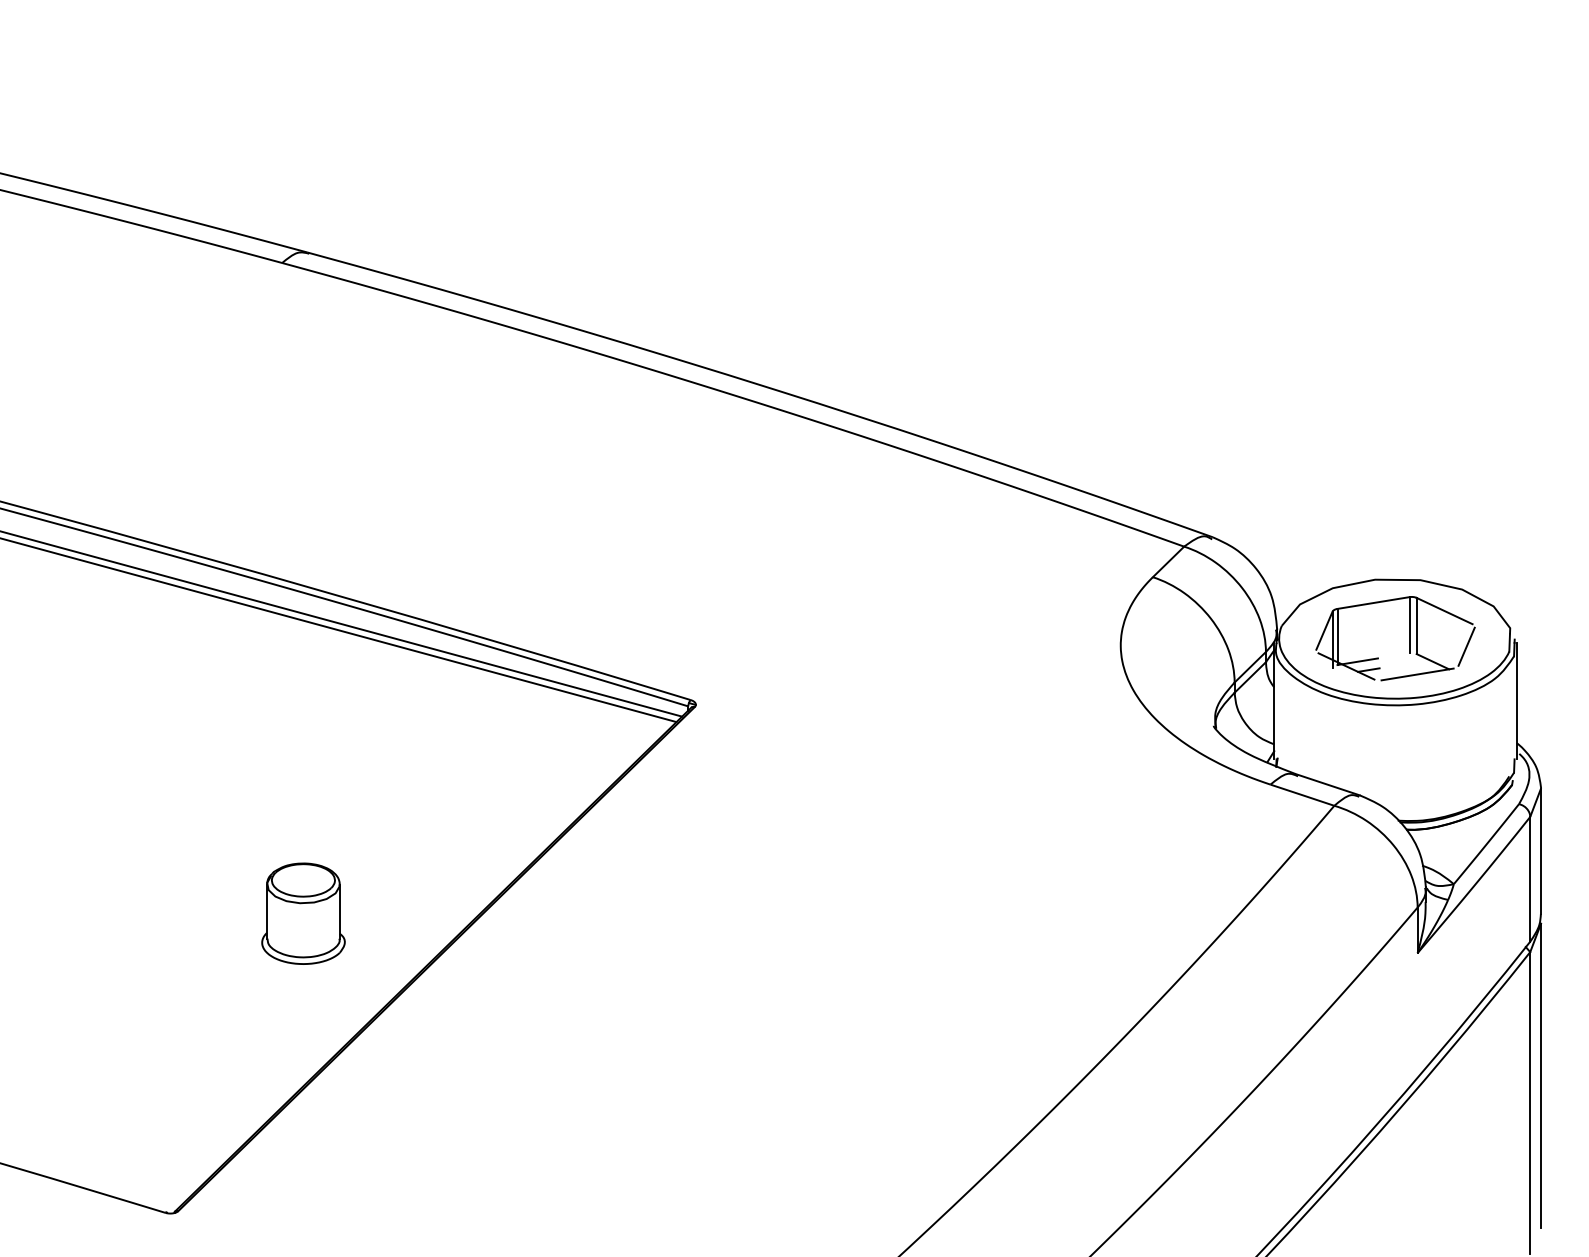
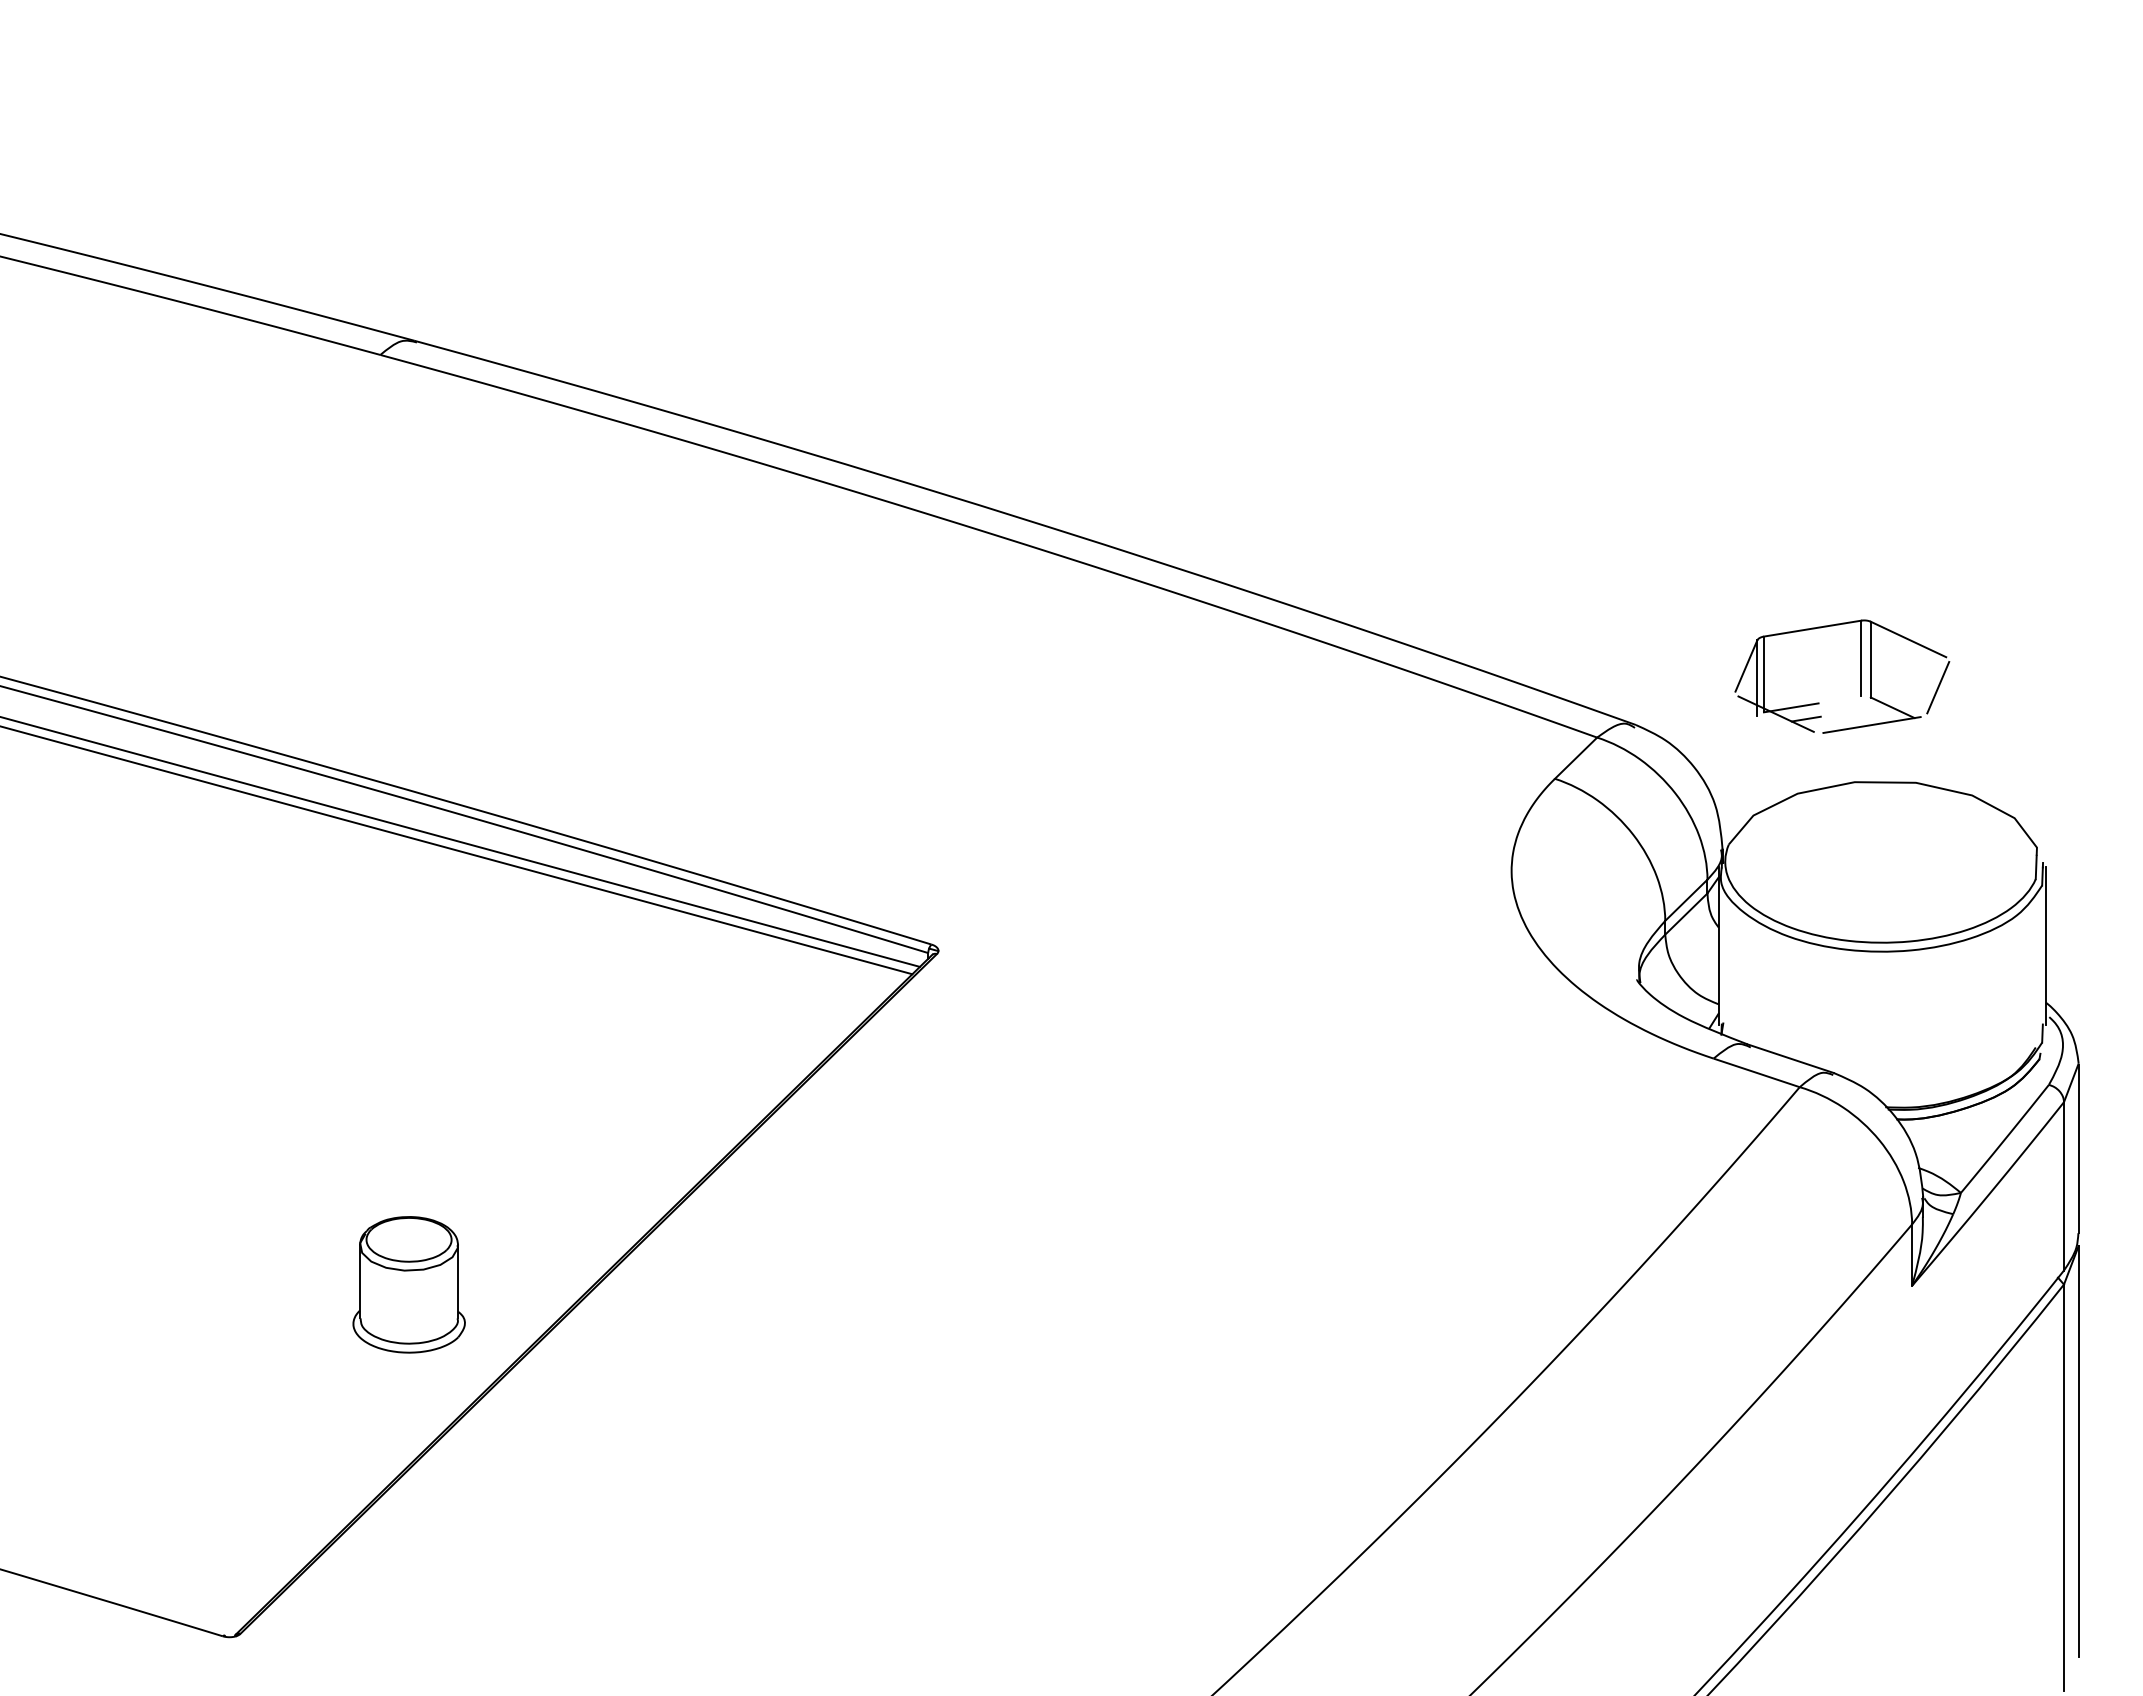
part: (1409, 638) -> (1860, 676), moved
part: (303, 913) -> (408, 1284), moved

